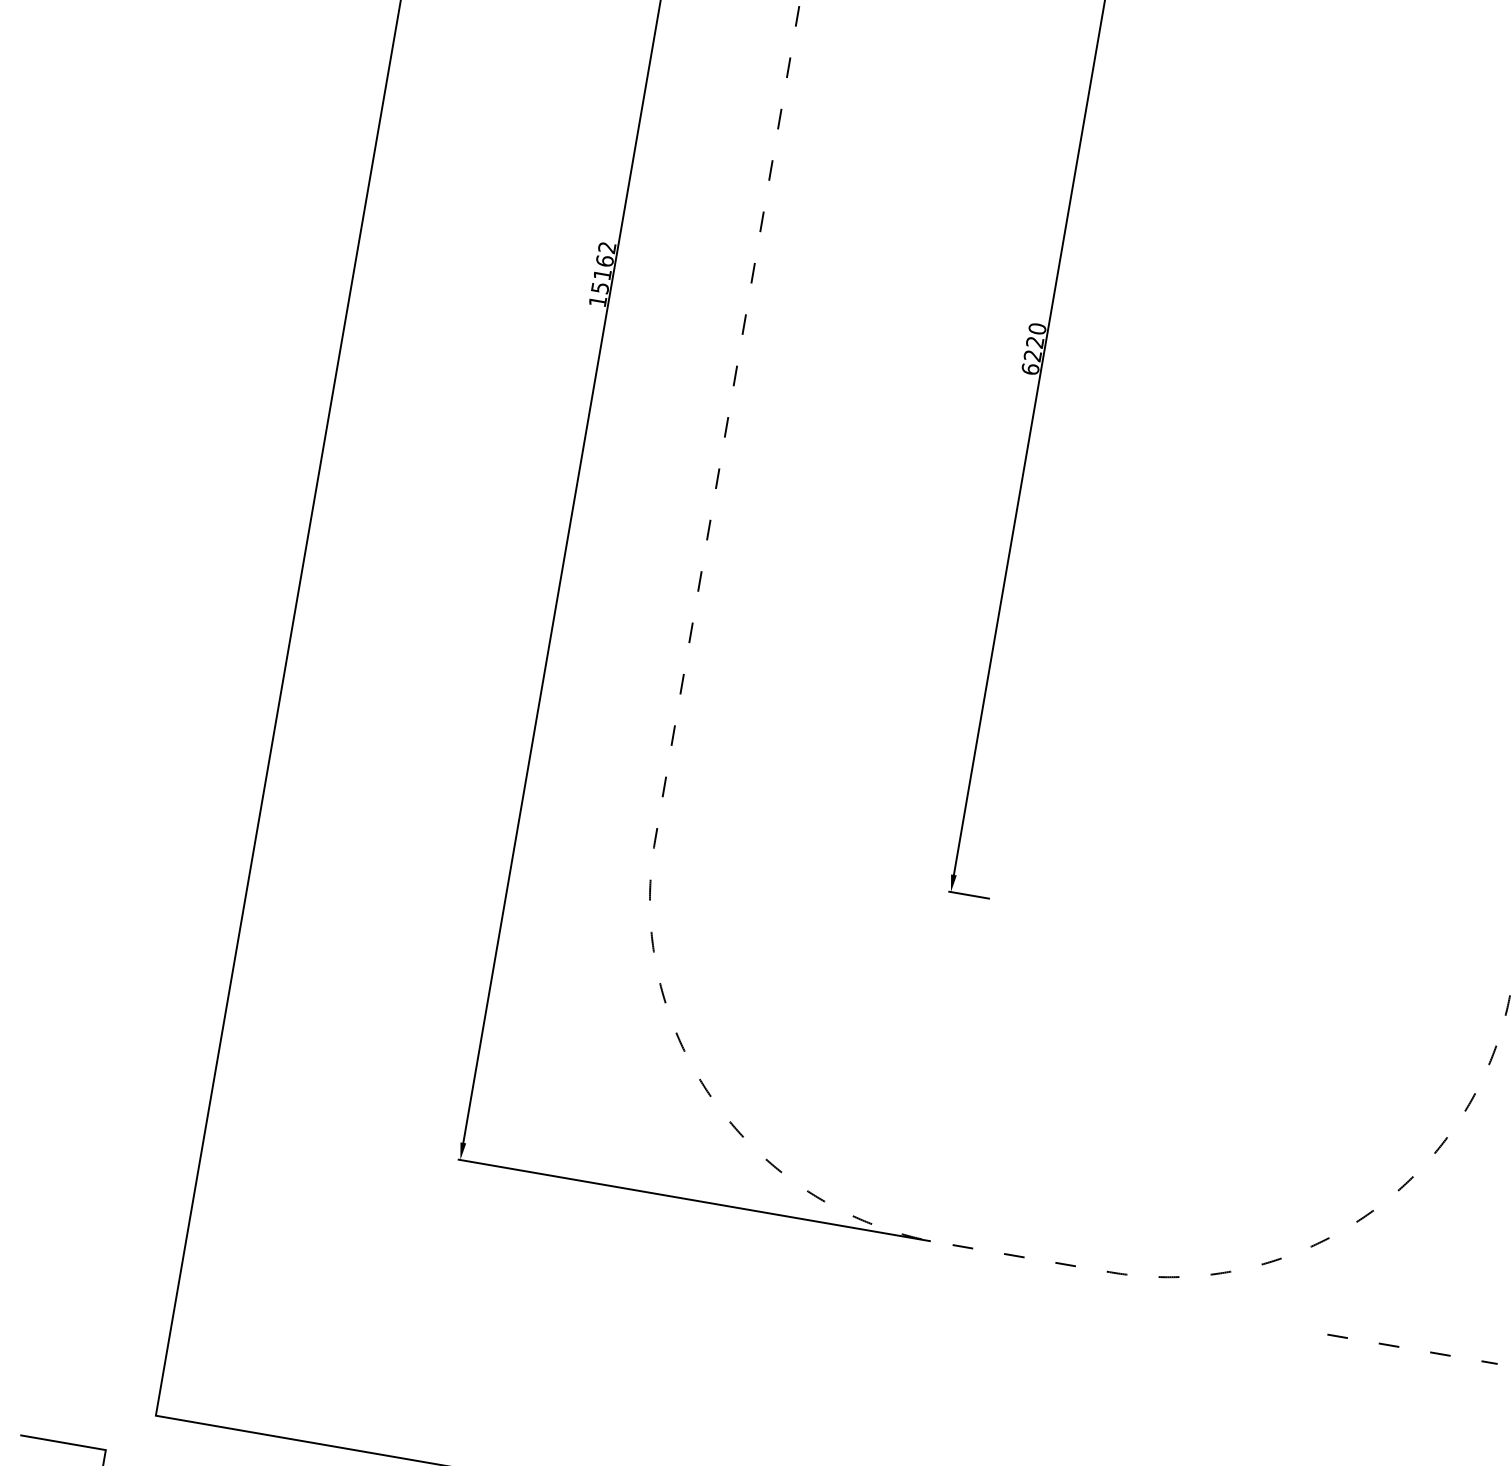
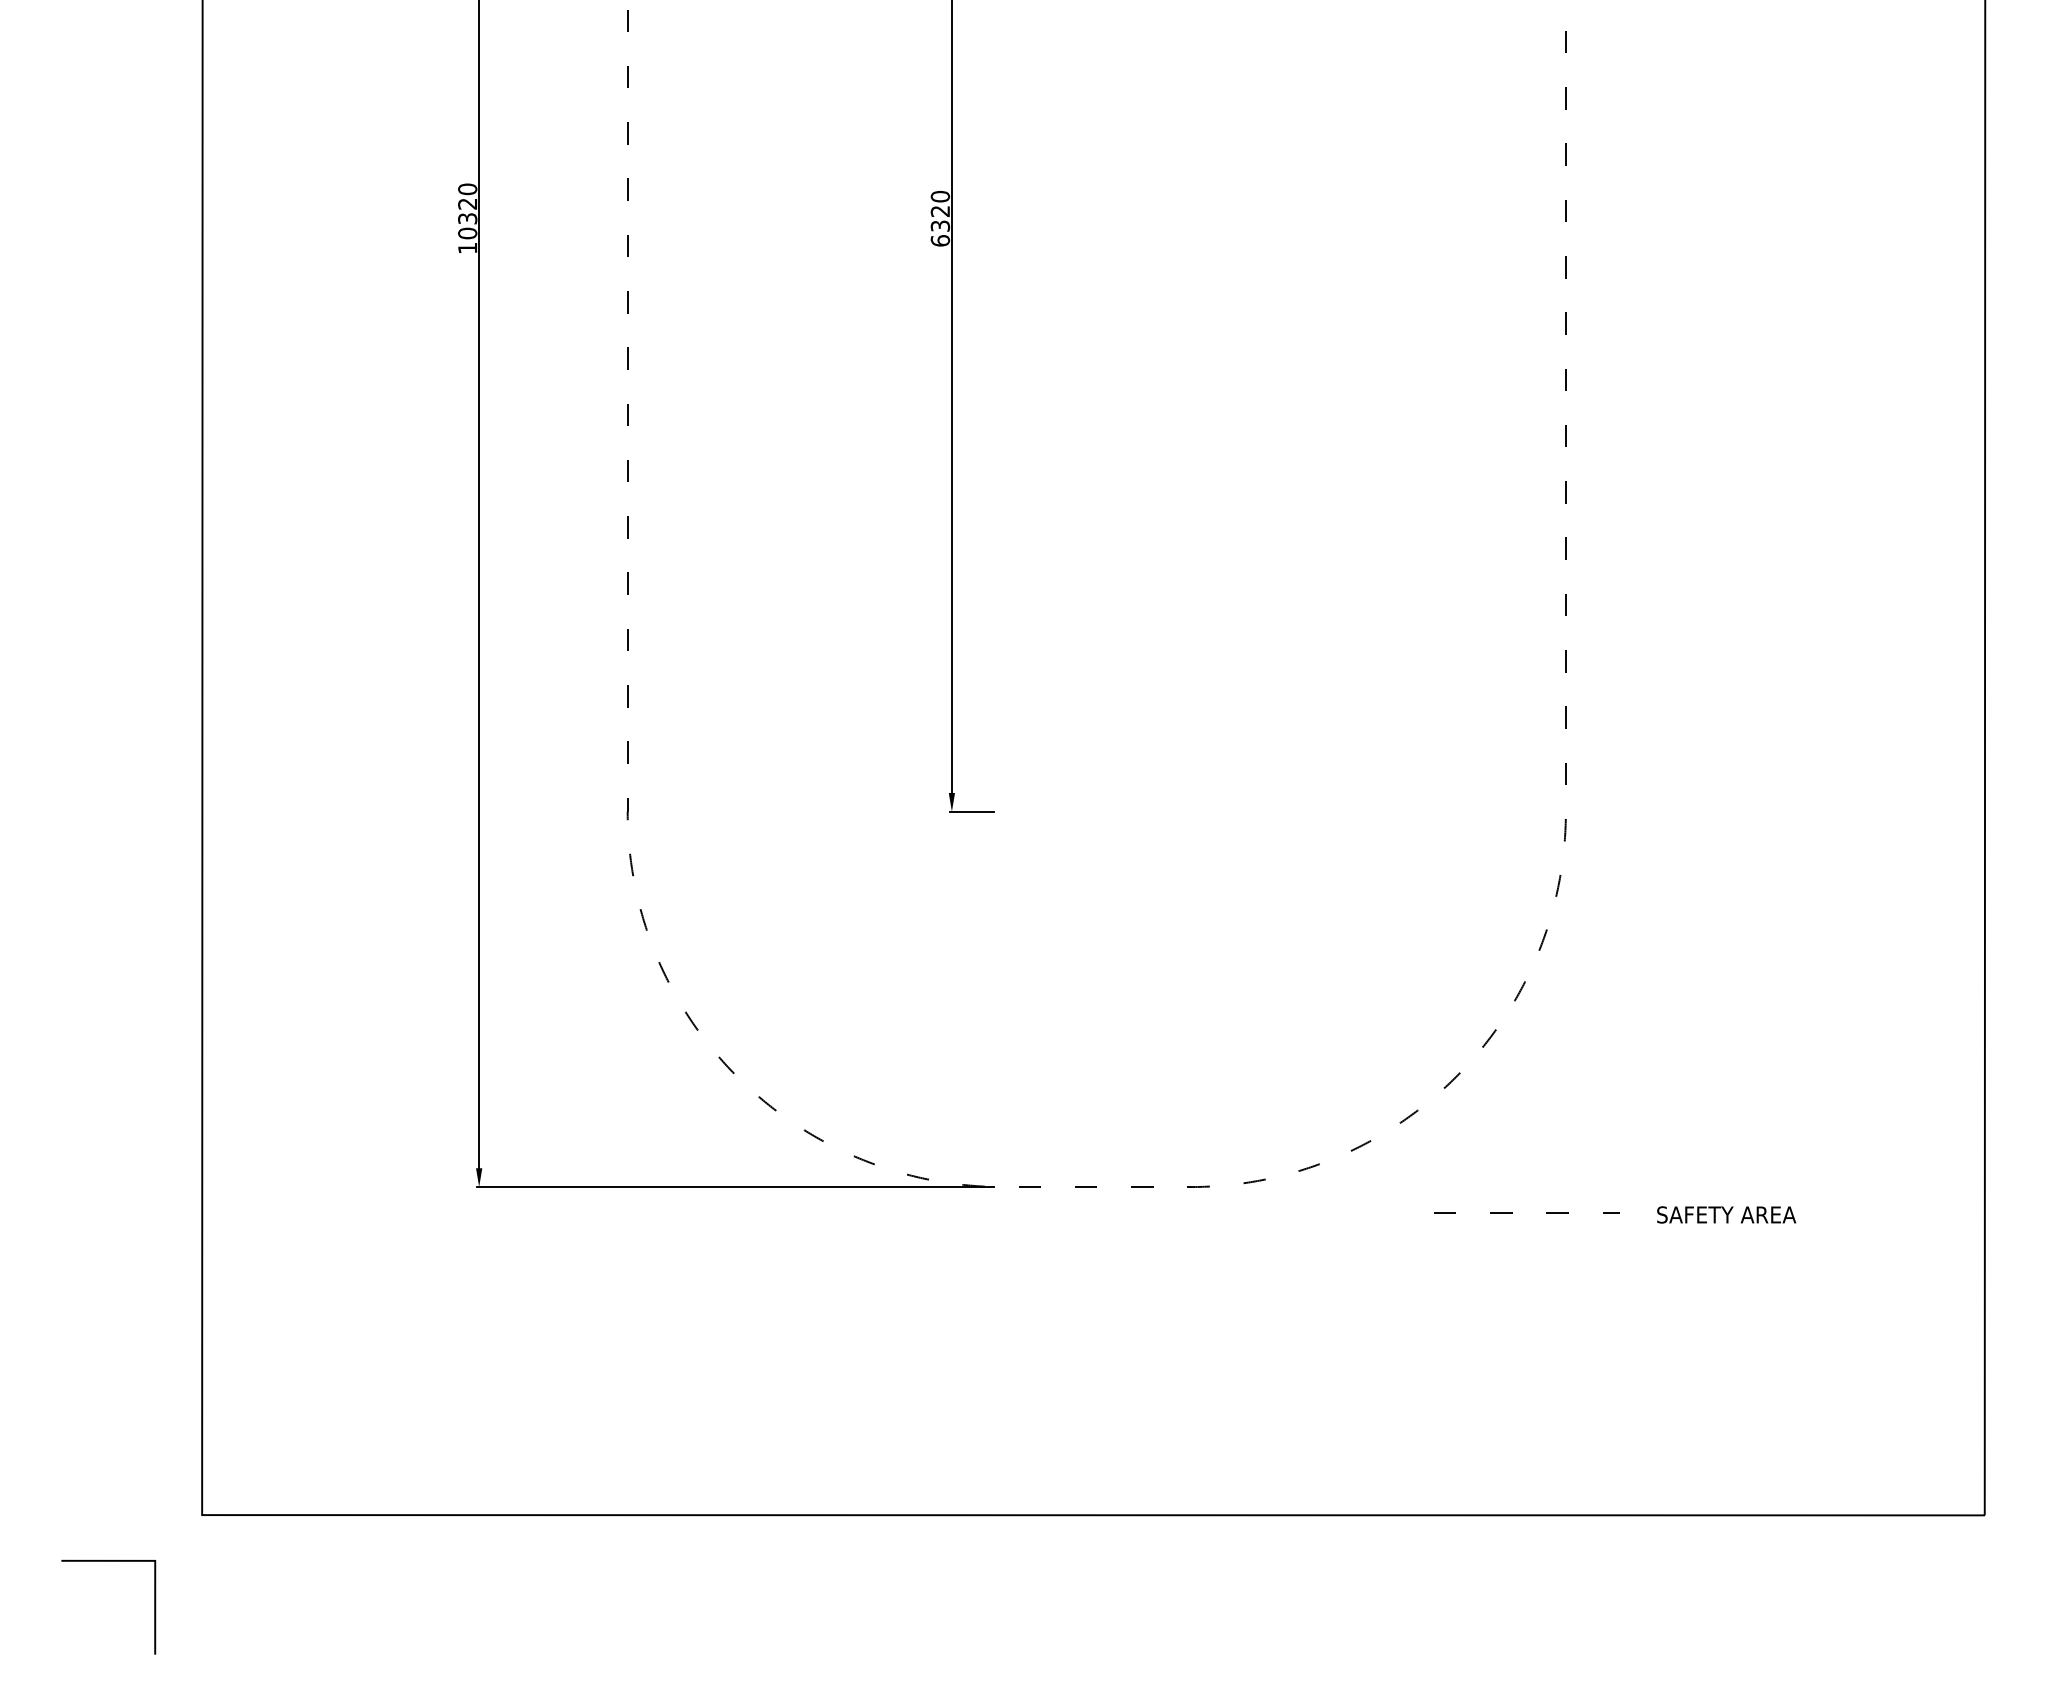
text: (603, 267) -> (467, 211), 15162 -> 10320
text: (1032, 355) -> (940, 225), 6220 -> 6320

